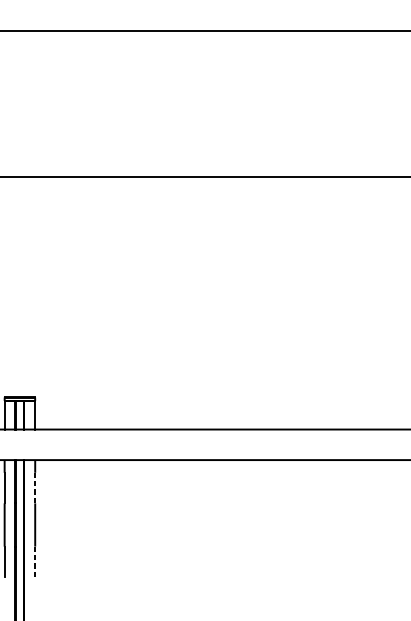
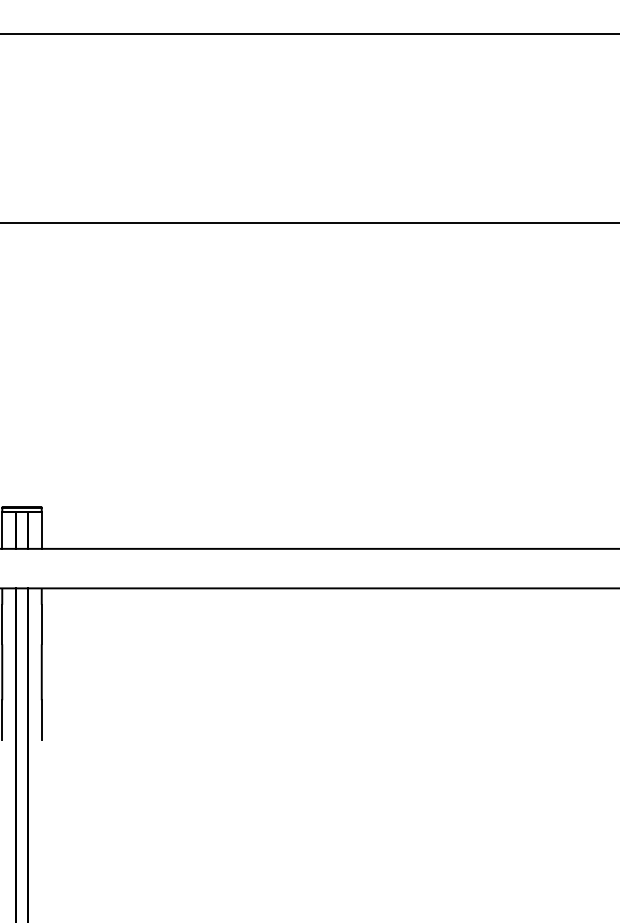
line: (35, 488) -> (41, 624), dashed -> solid
line: (35, 562) -> (41, 720), dashed -> solid

